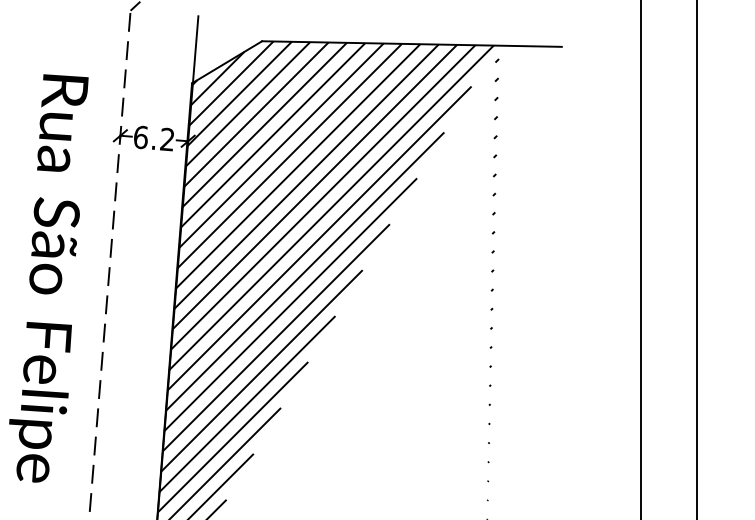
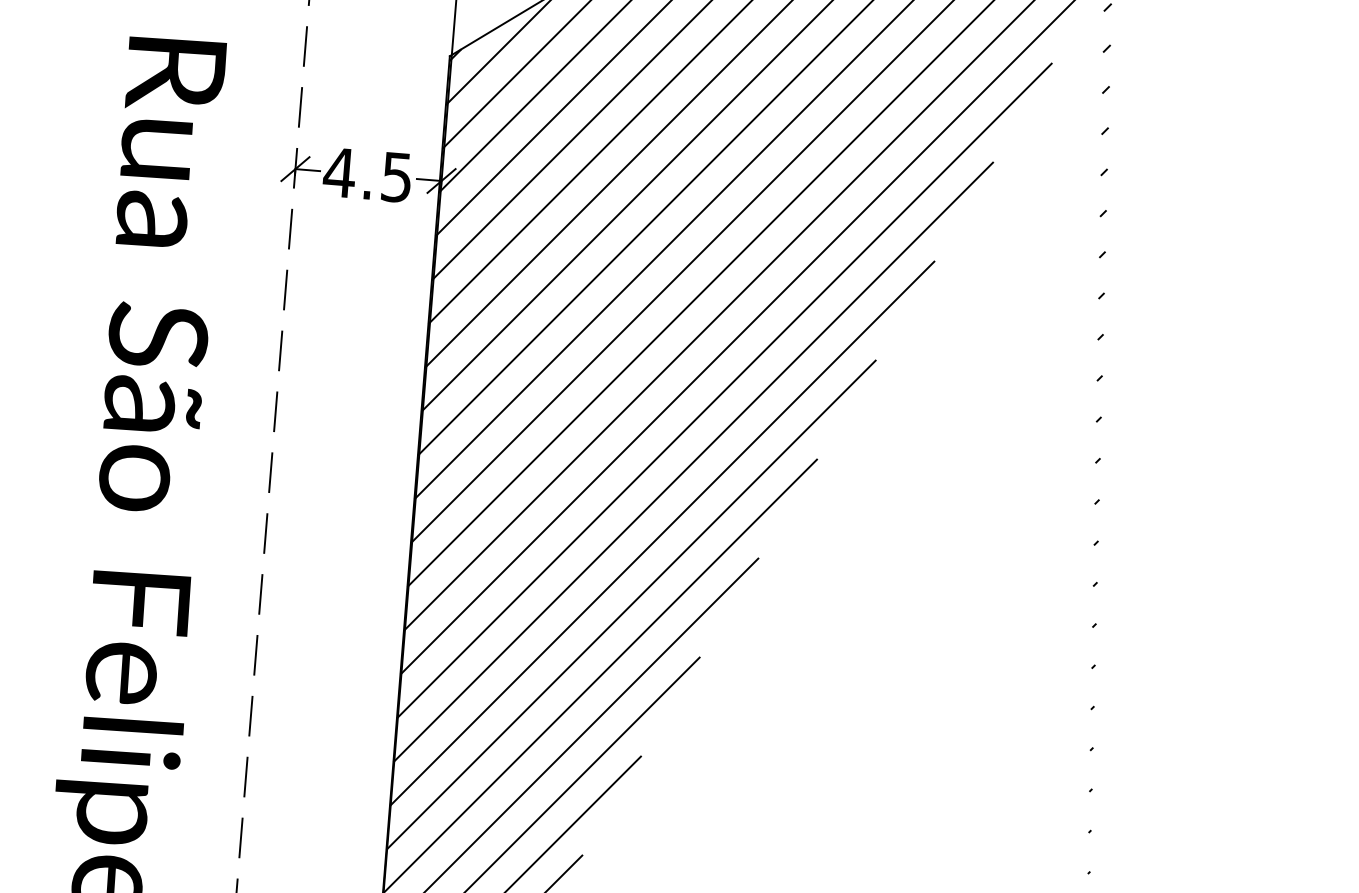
text: (153, 138) -> (366, 175), 6.2 -> 4.5

